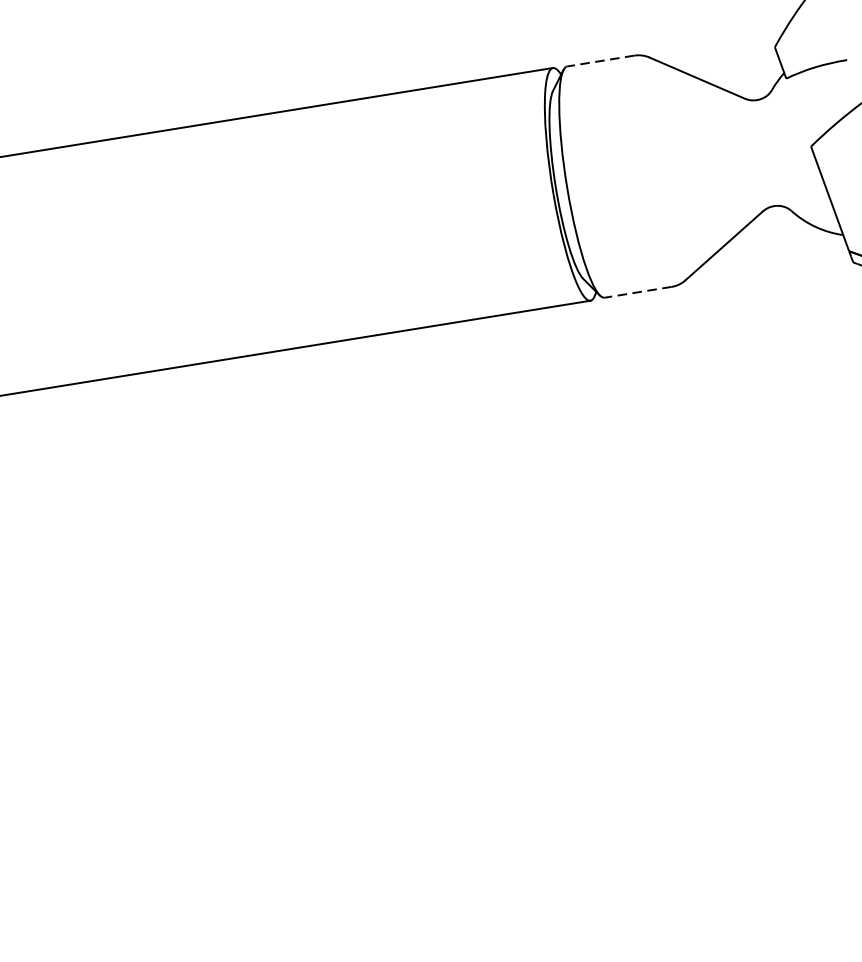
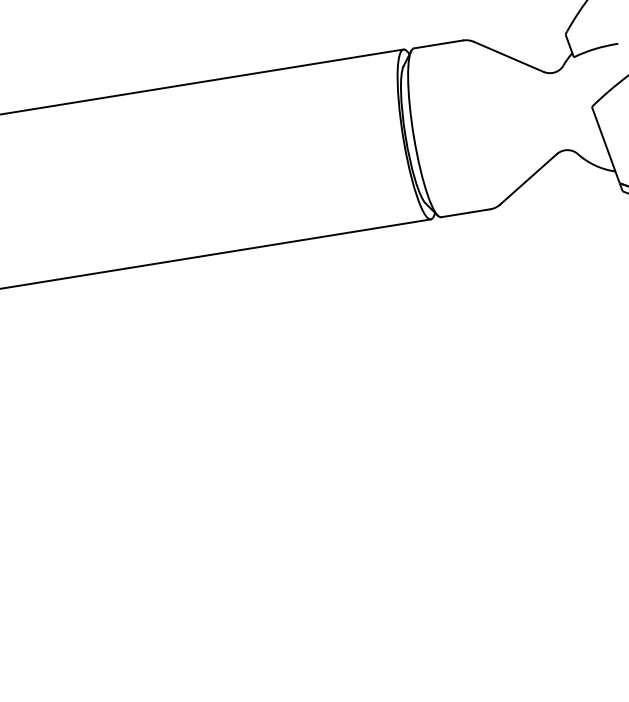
line: (600, 61) -> (438, 44), dashed -> solid
line: (637, 292) -> (465, 213), dashed -> solid

